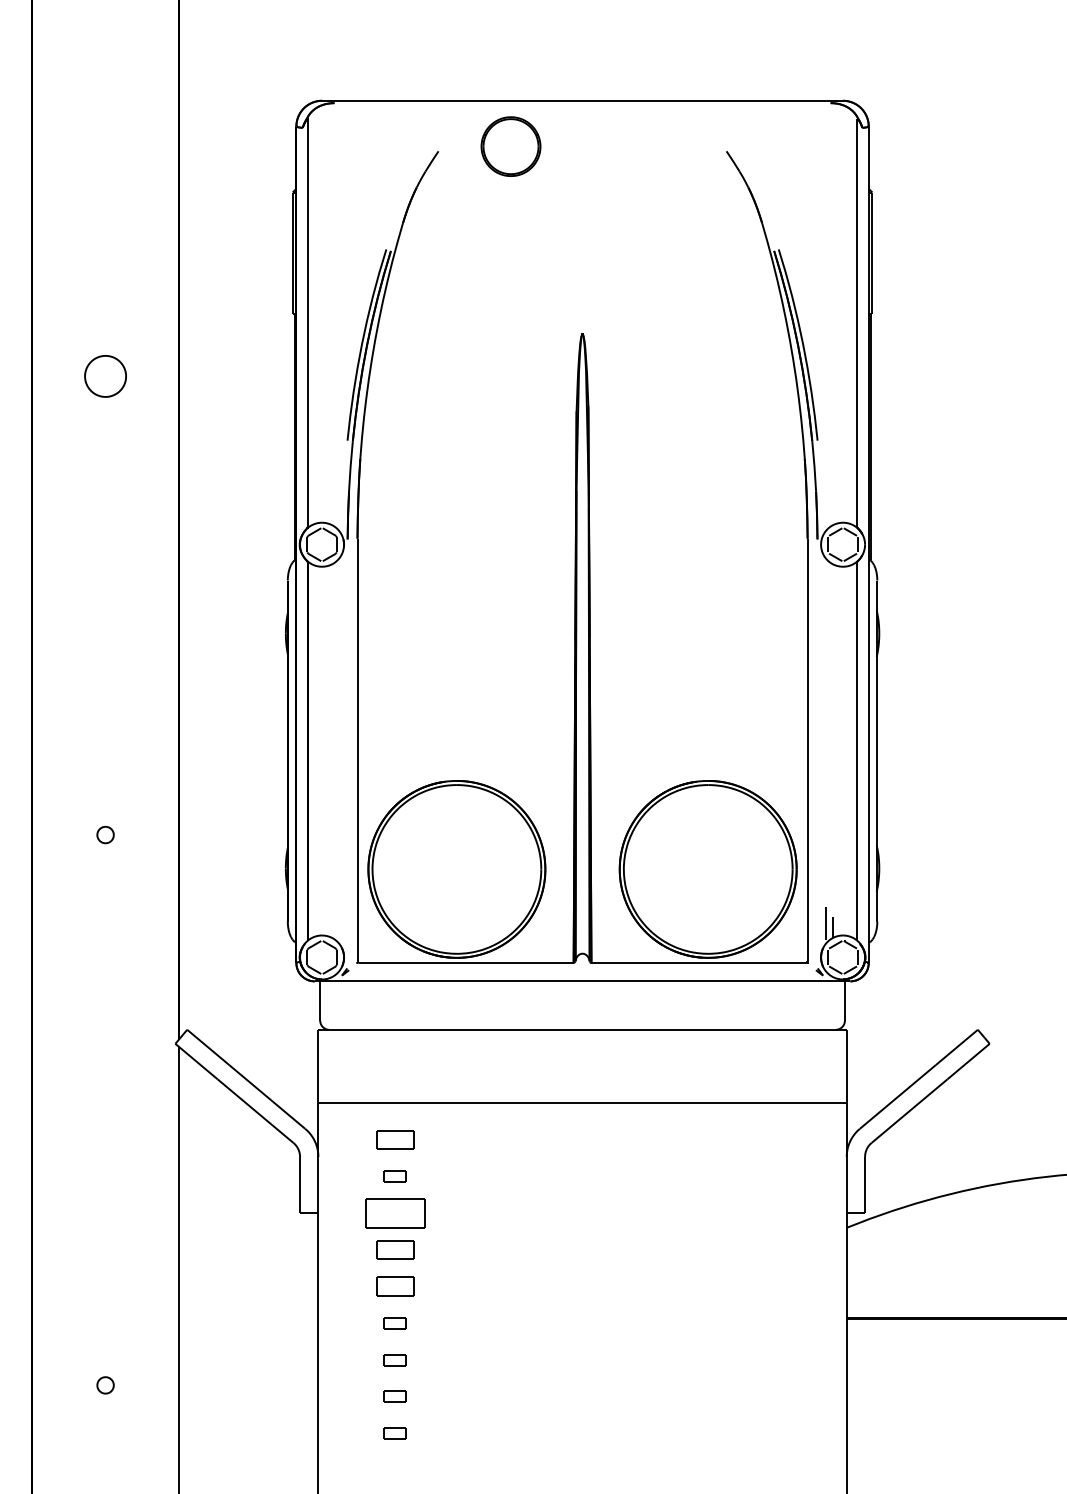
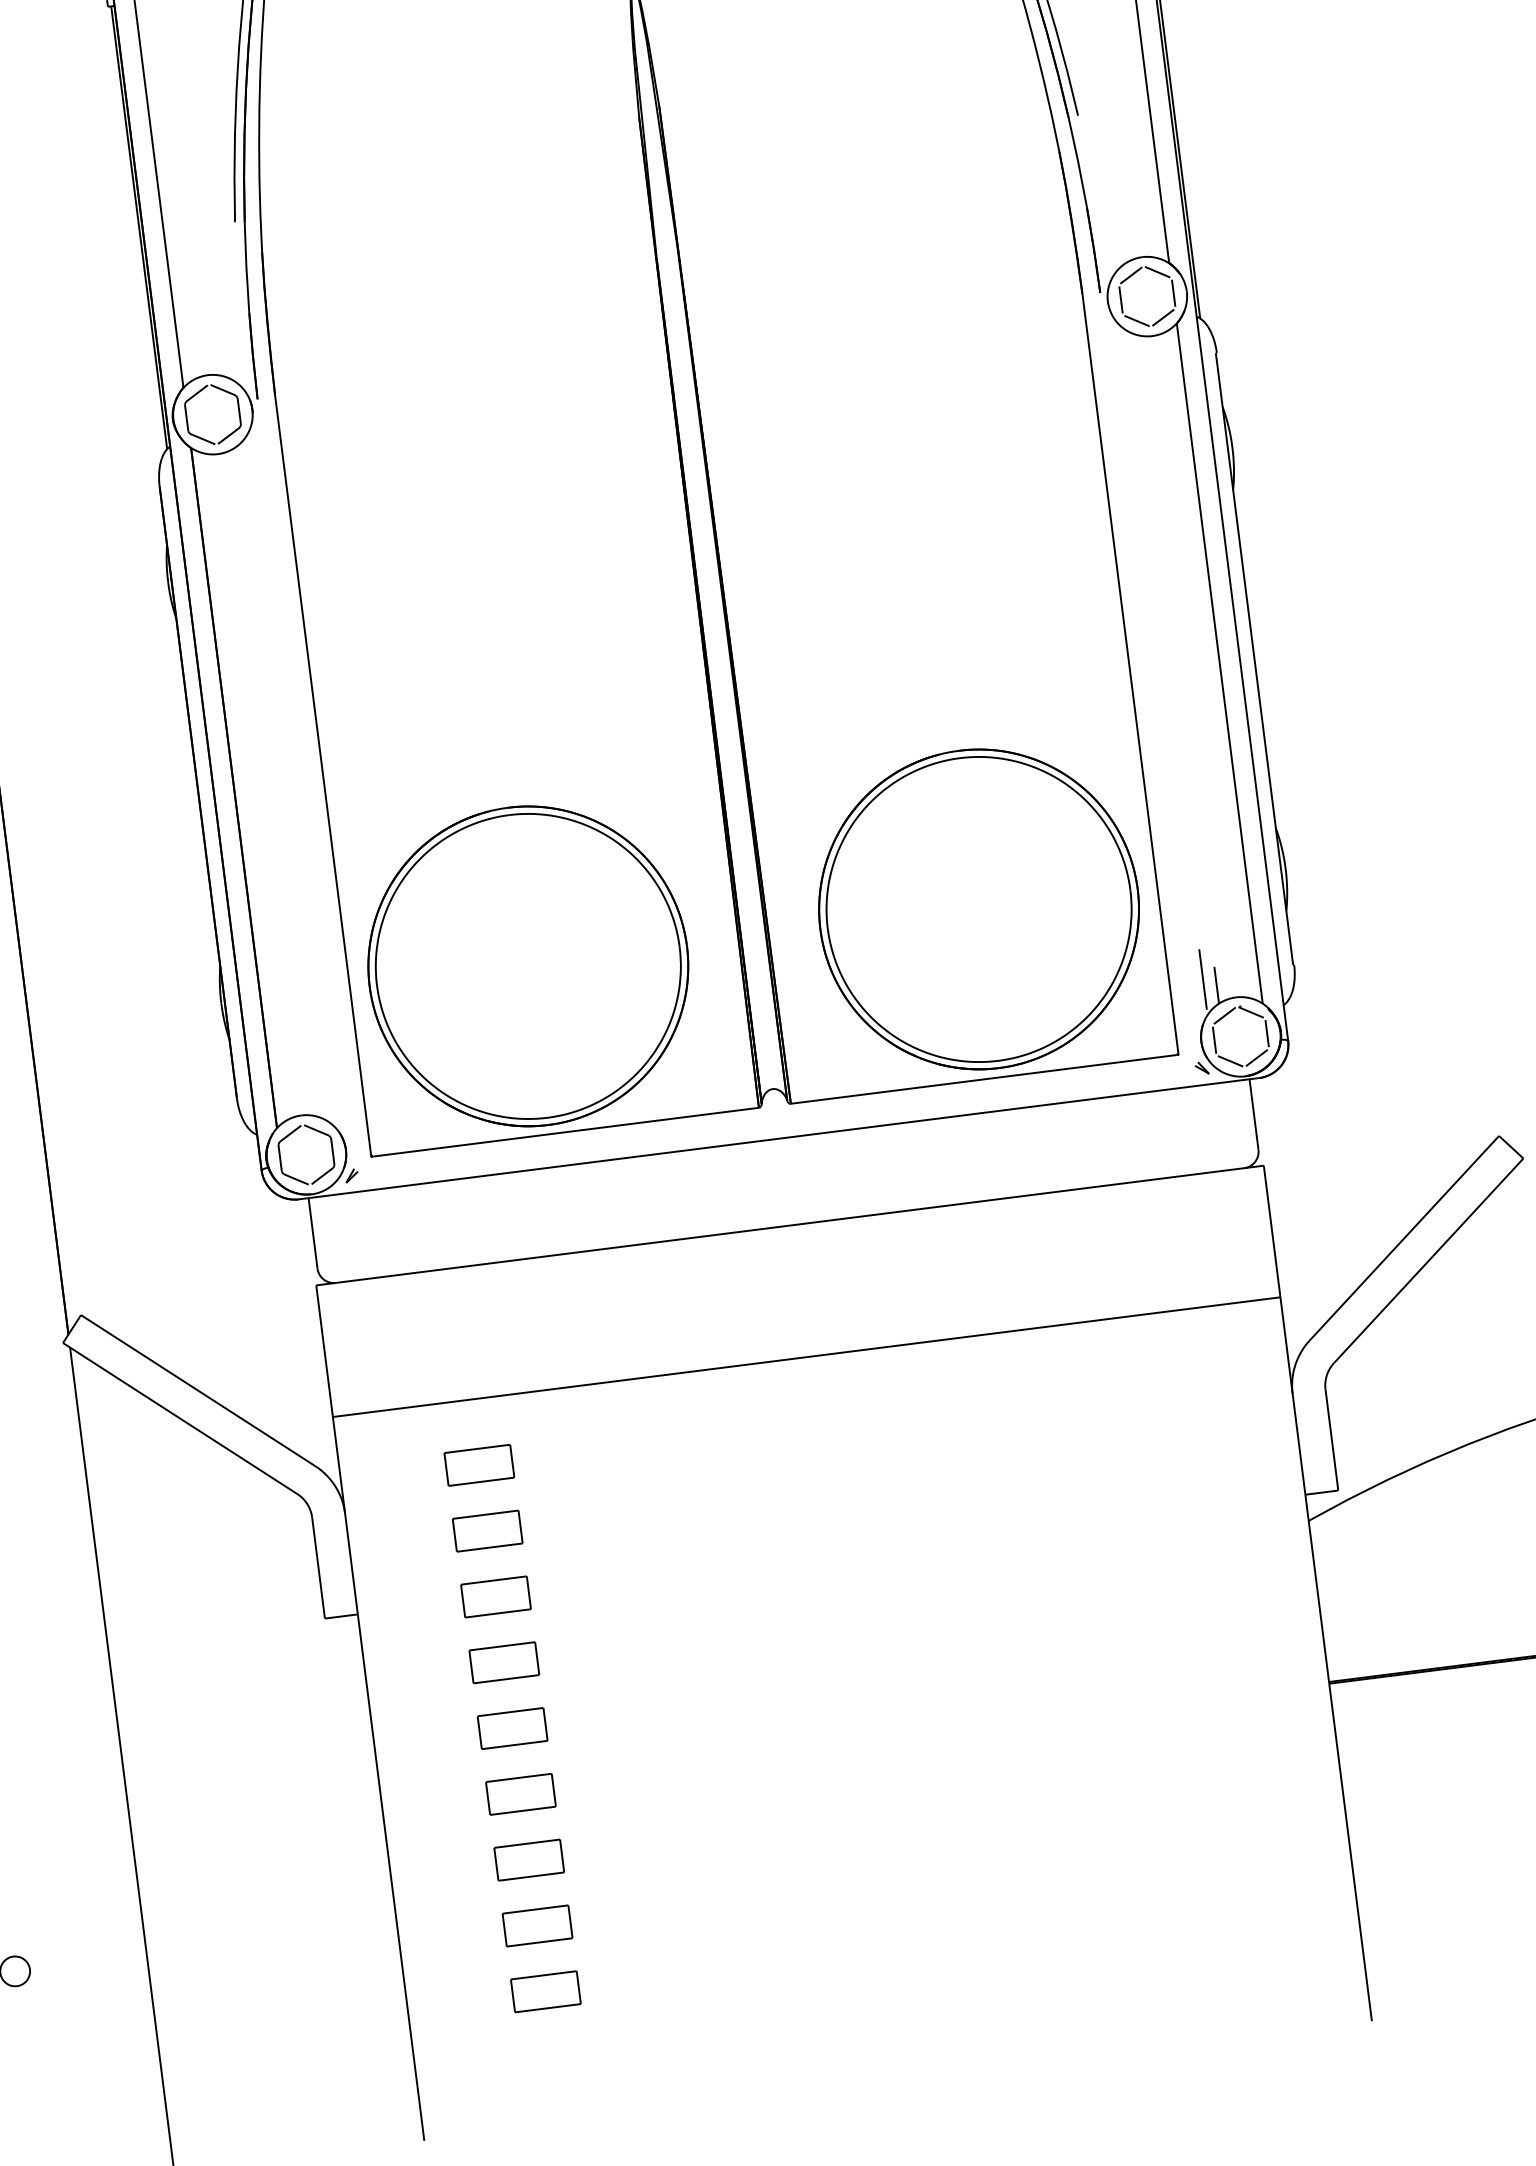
part: (395, 1176) -> (487, 1531), size x1.67
part: (395, 1212) -> (495, 1595), size x0.62
part: (395, 1322) -> (520, 1792), size x1.67
part: (395, 1359) -> (529, 1859), size x1.67
part: (395, 1396) -> (537, 1925), size x1.67
part: (395, 1433) -> (546, 1991), size x1.67

